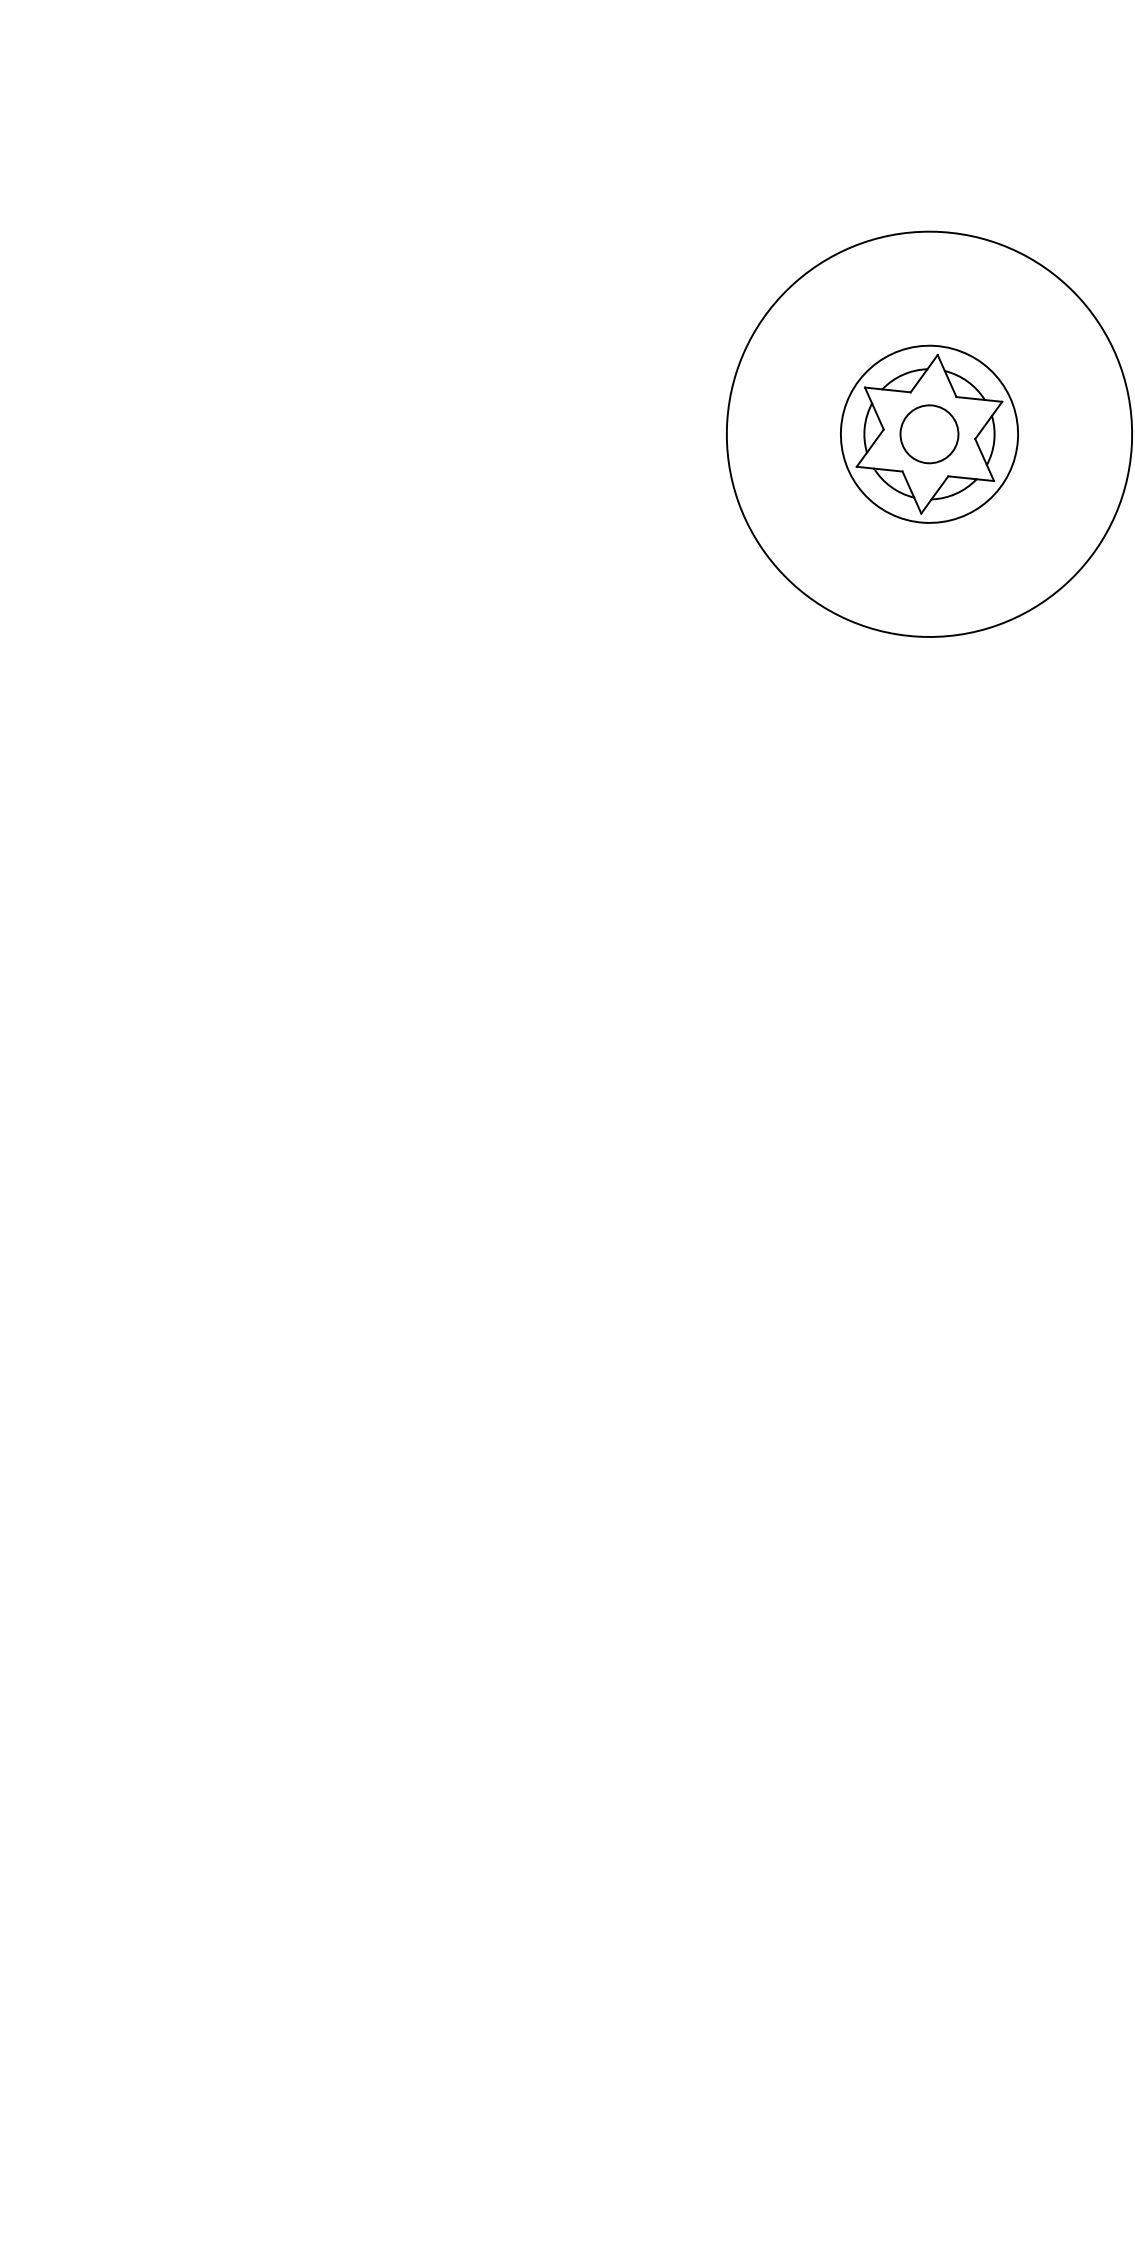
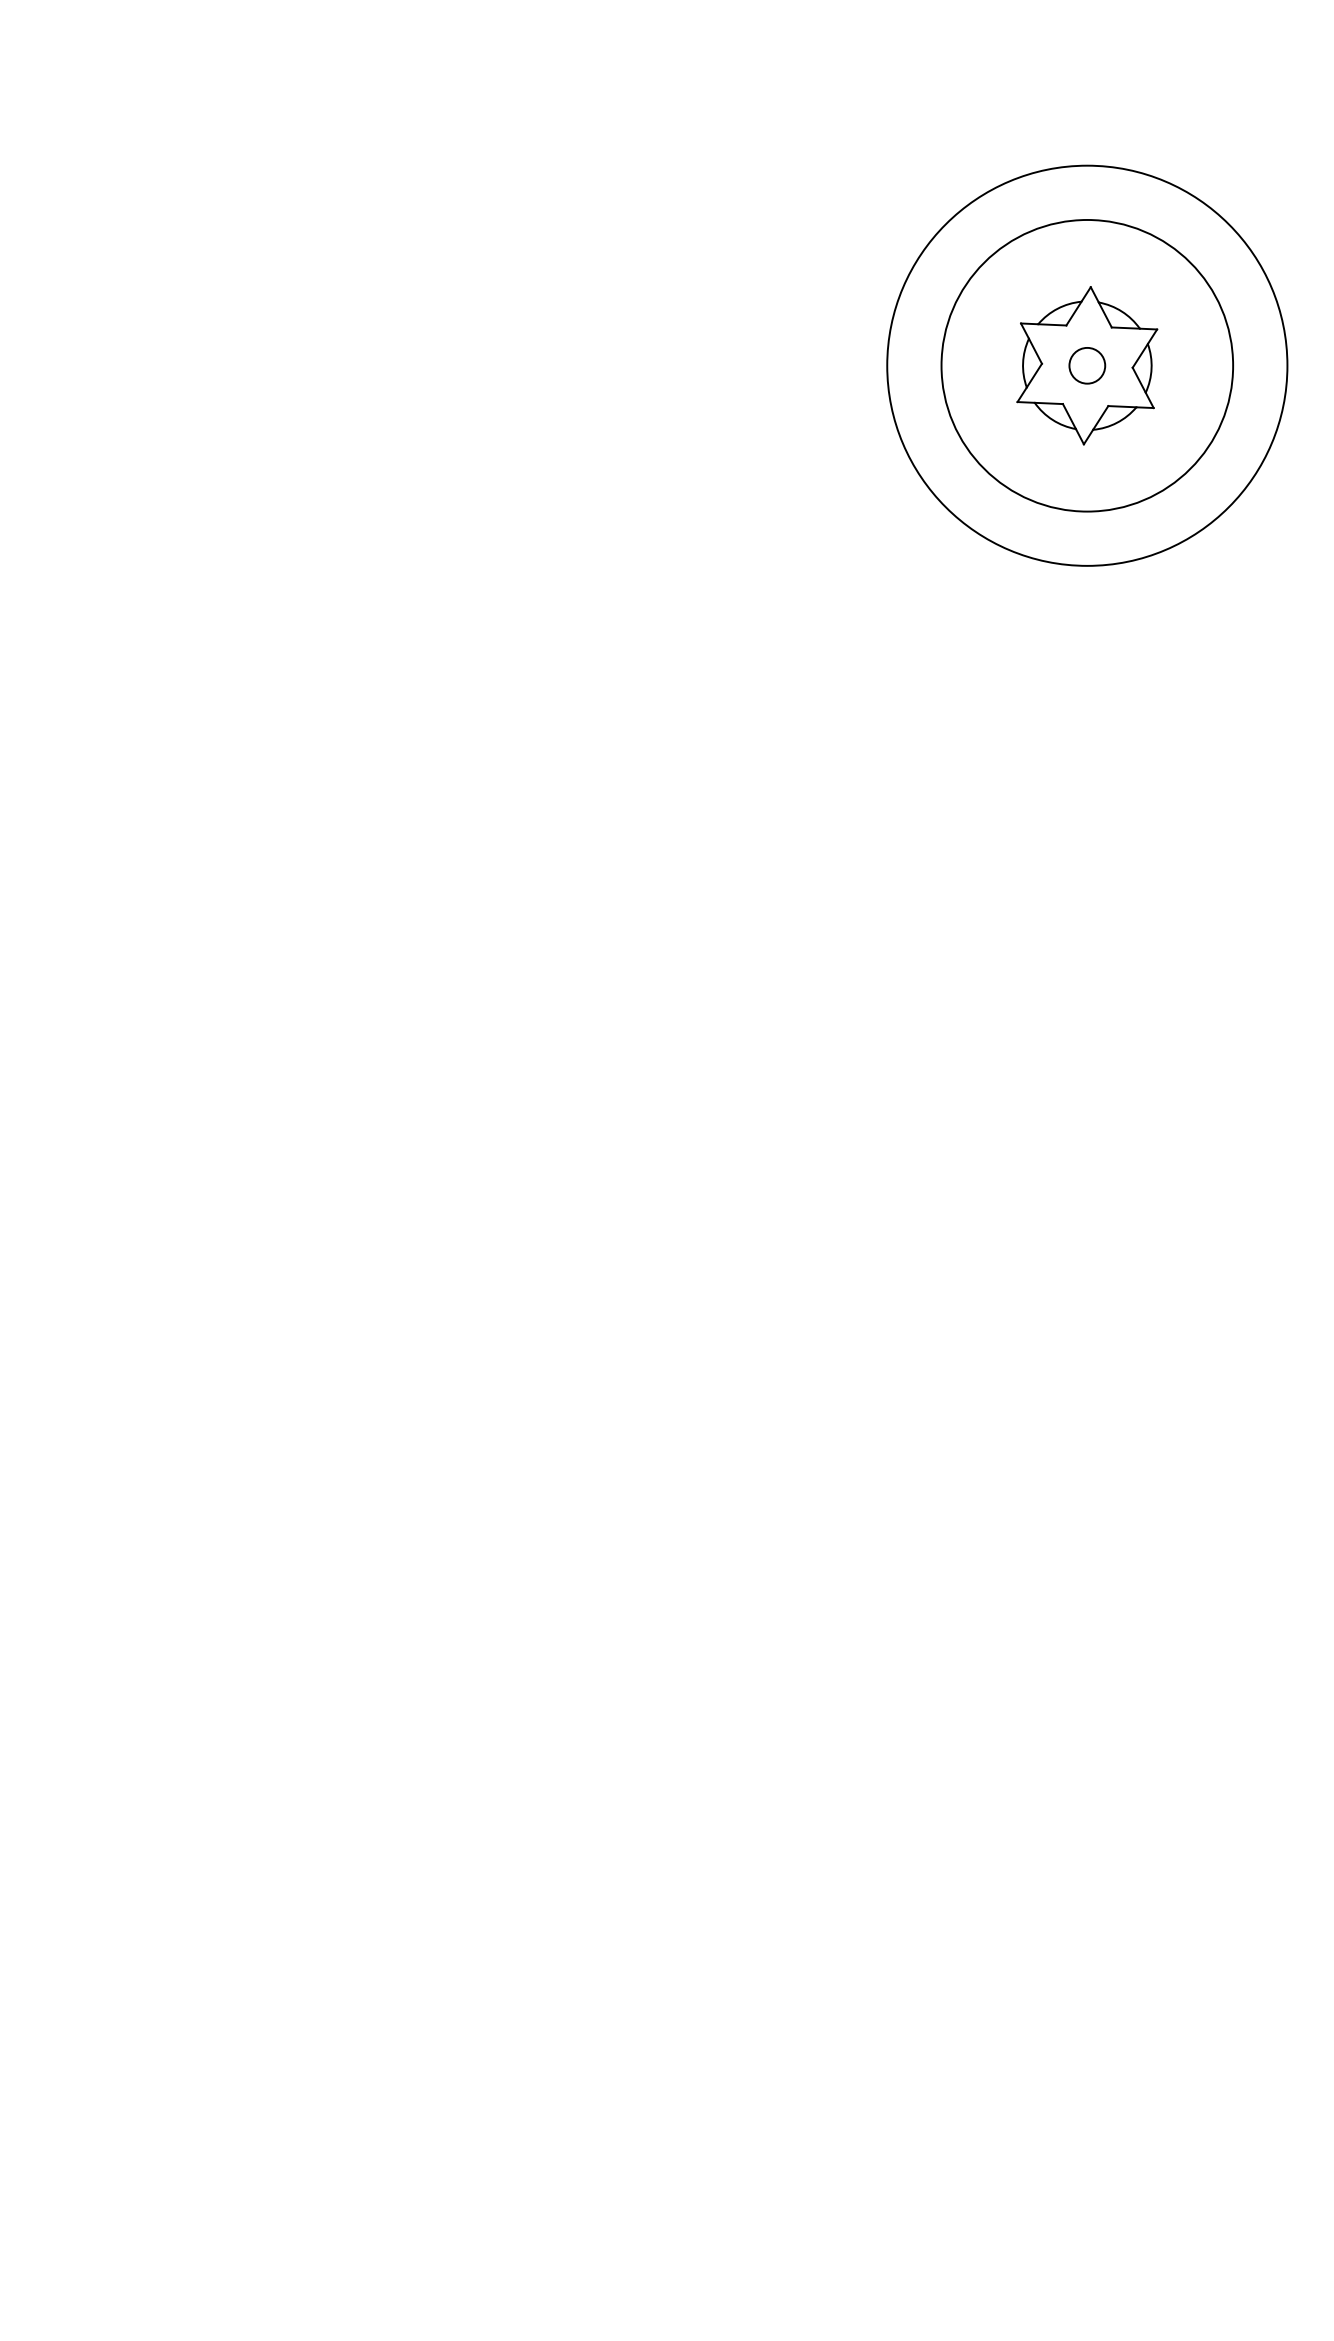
circle: (929, 434) -> (1087, 365), size x0.62
circle: (929, 434) -> (1087, 365), size x1.67

